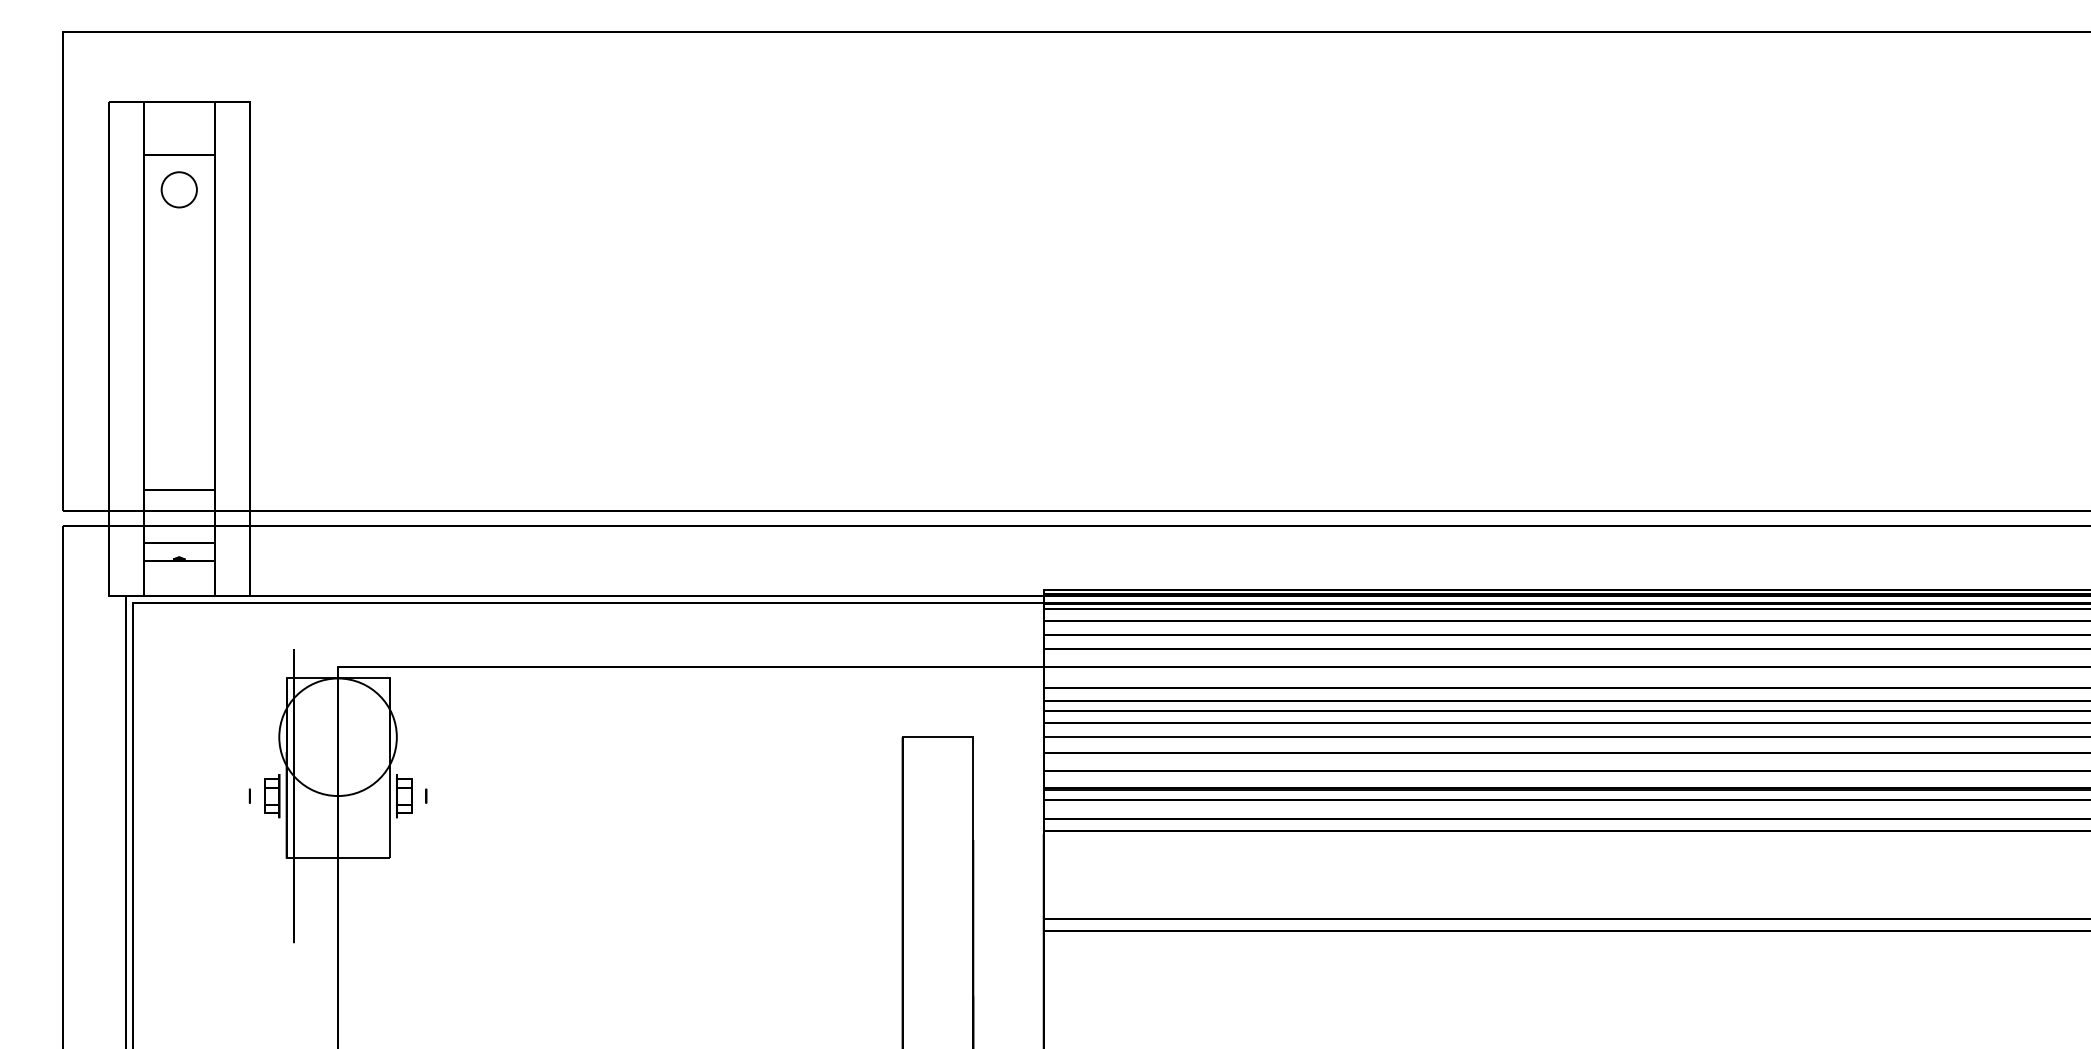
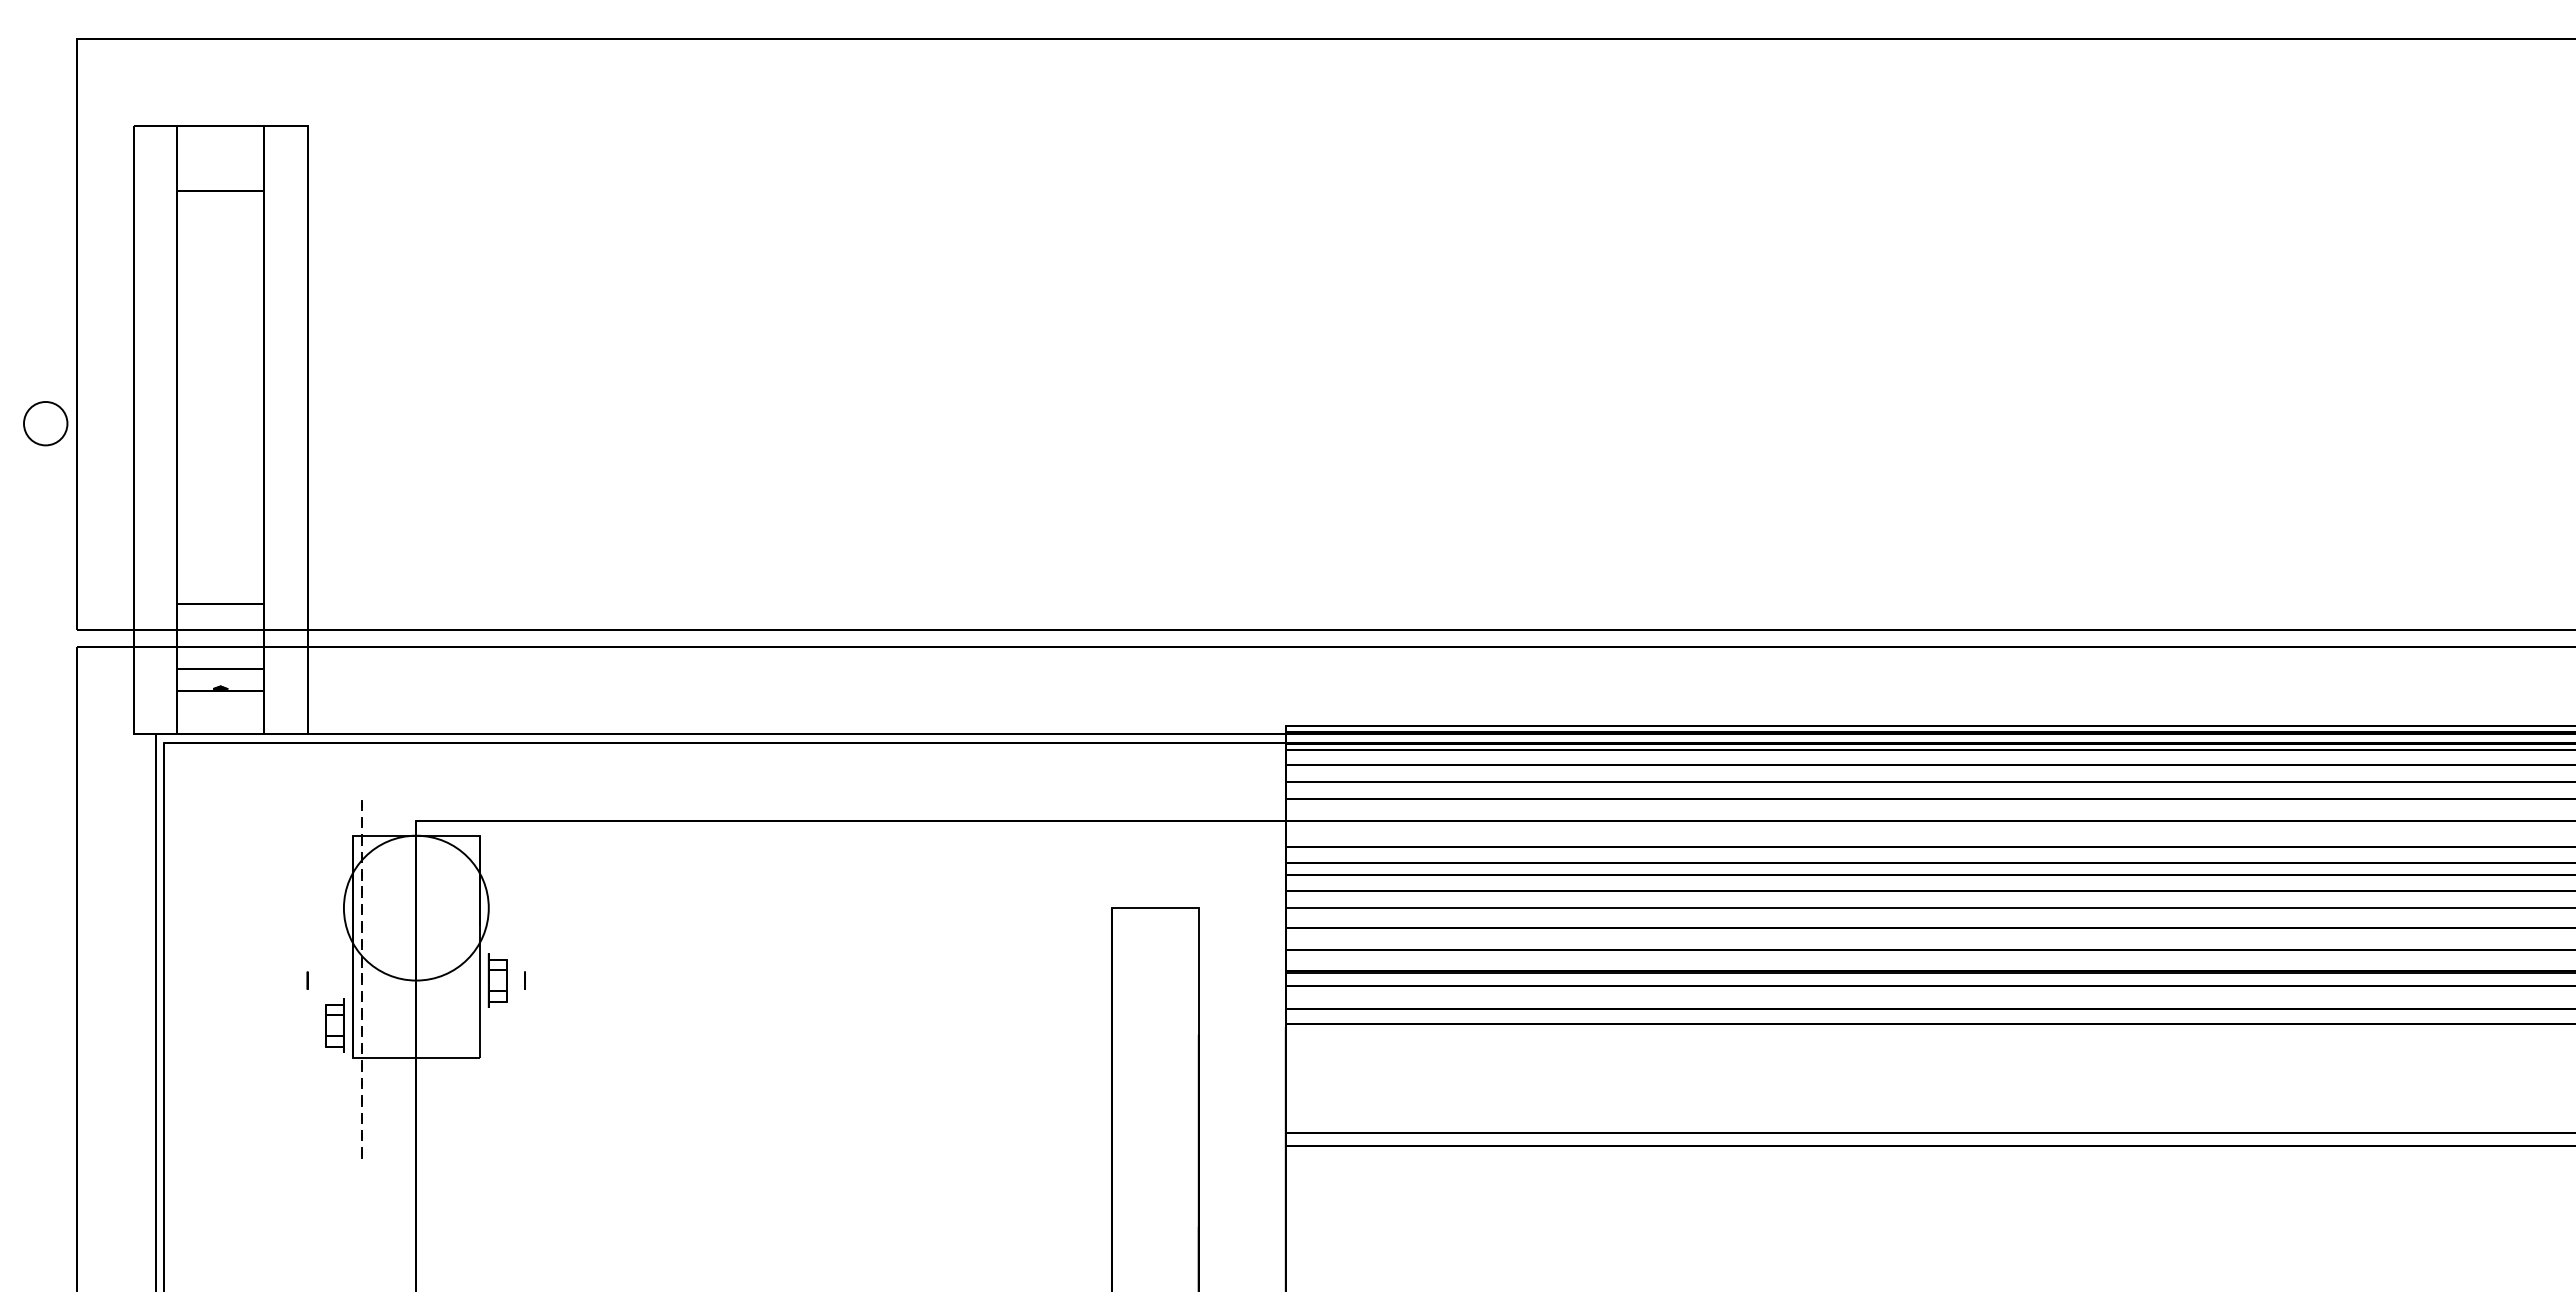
circle: (179, 189) -> (45, 423), moved
part: (271, 795) -> (334, 1025), moved
circle: (294, 795) -> (362, 980), solid -> dashed

